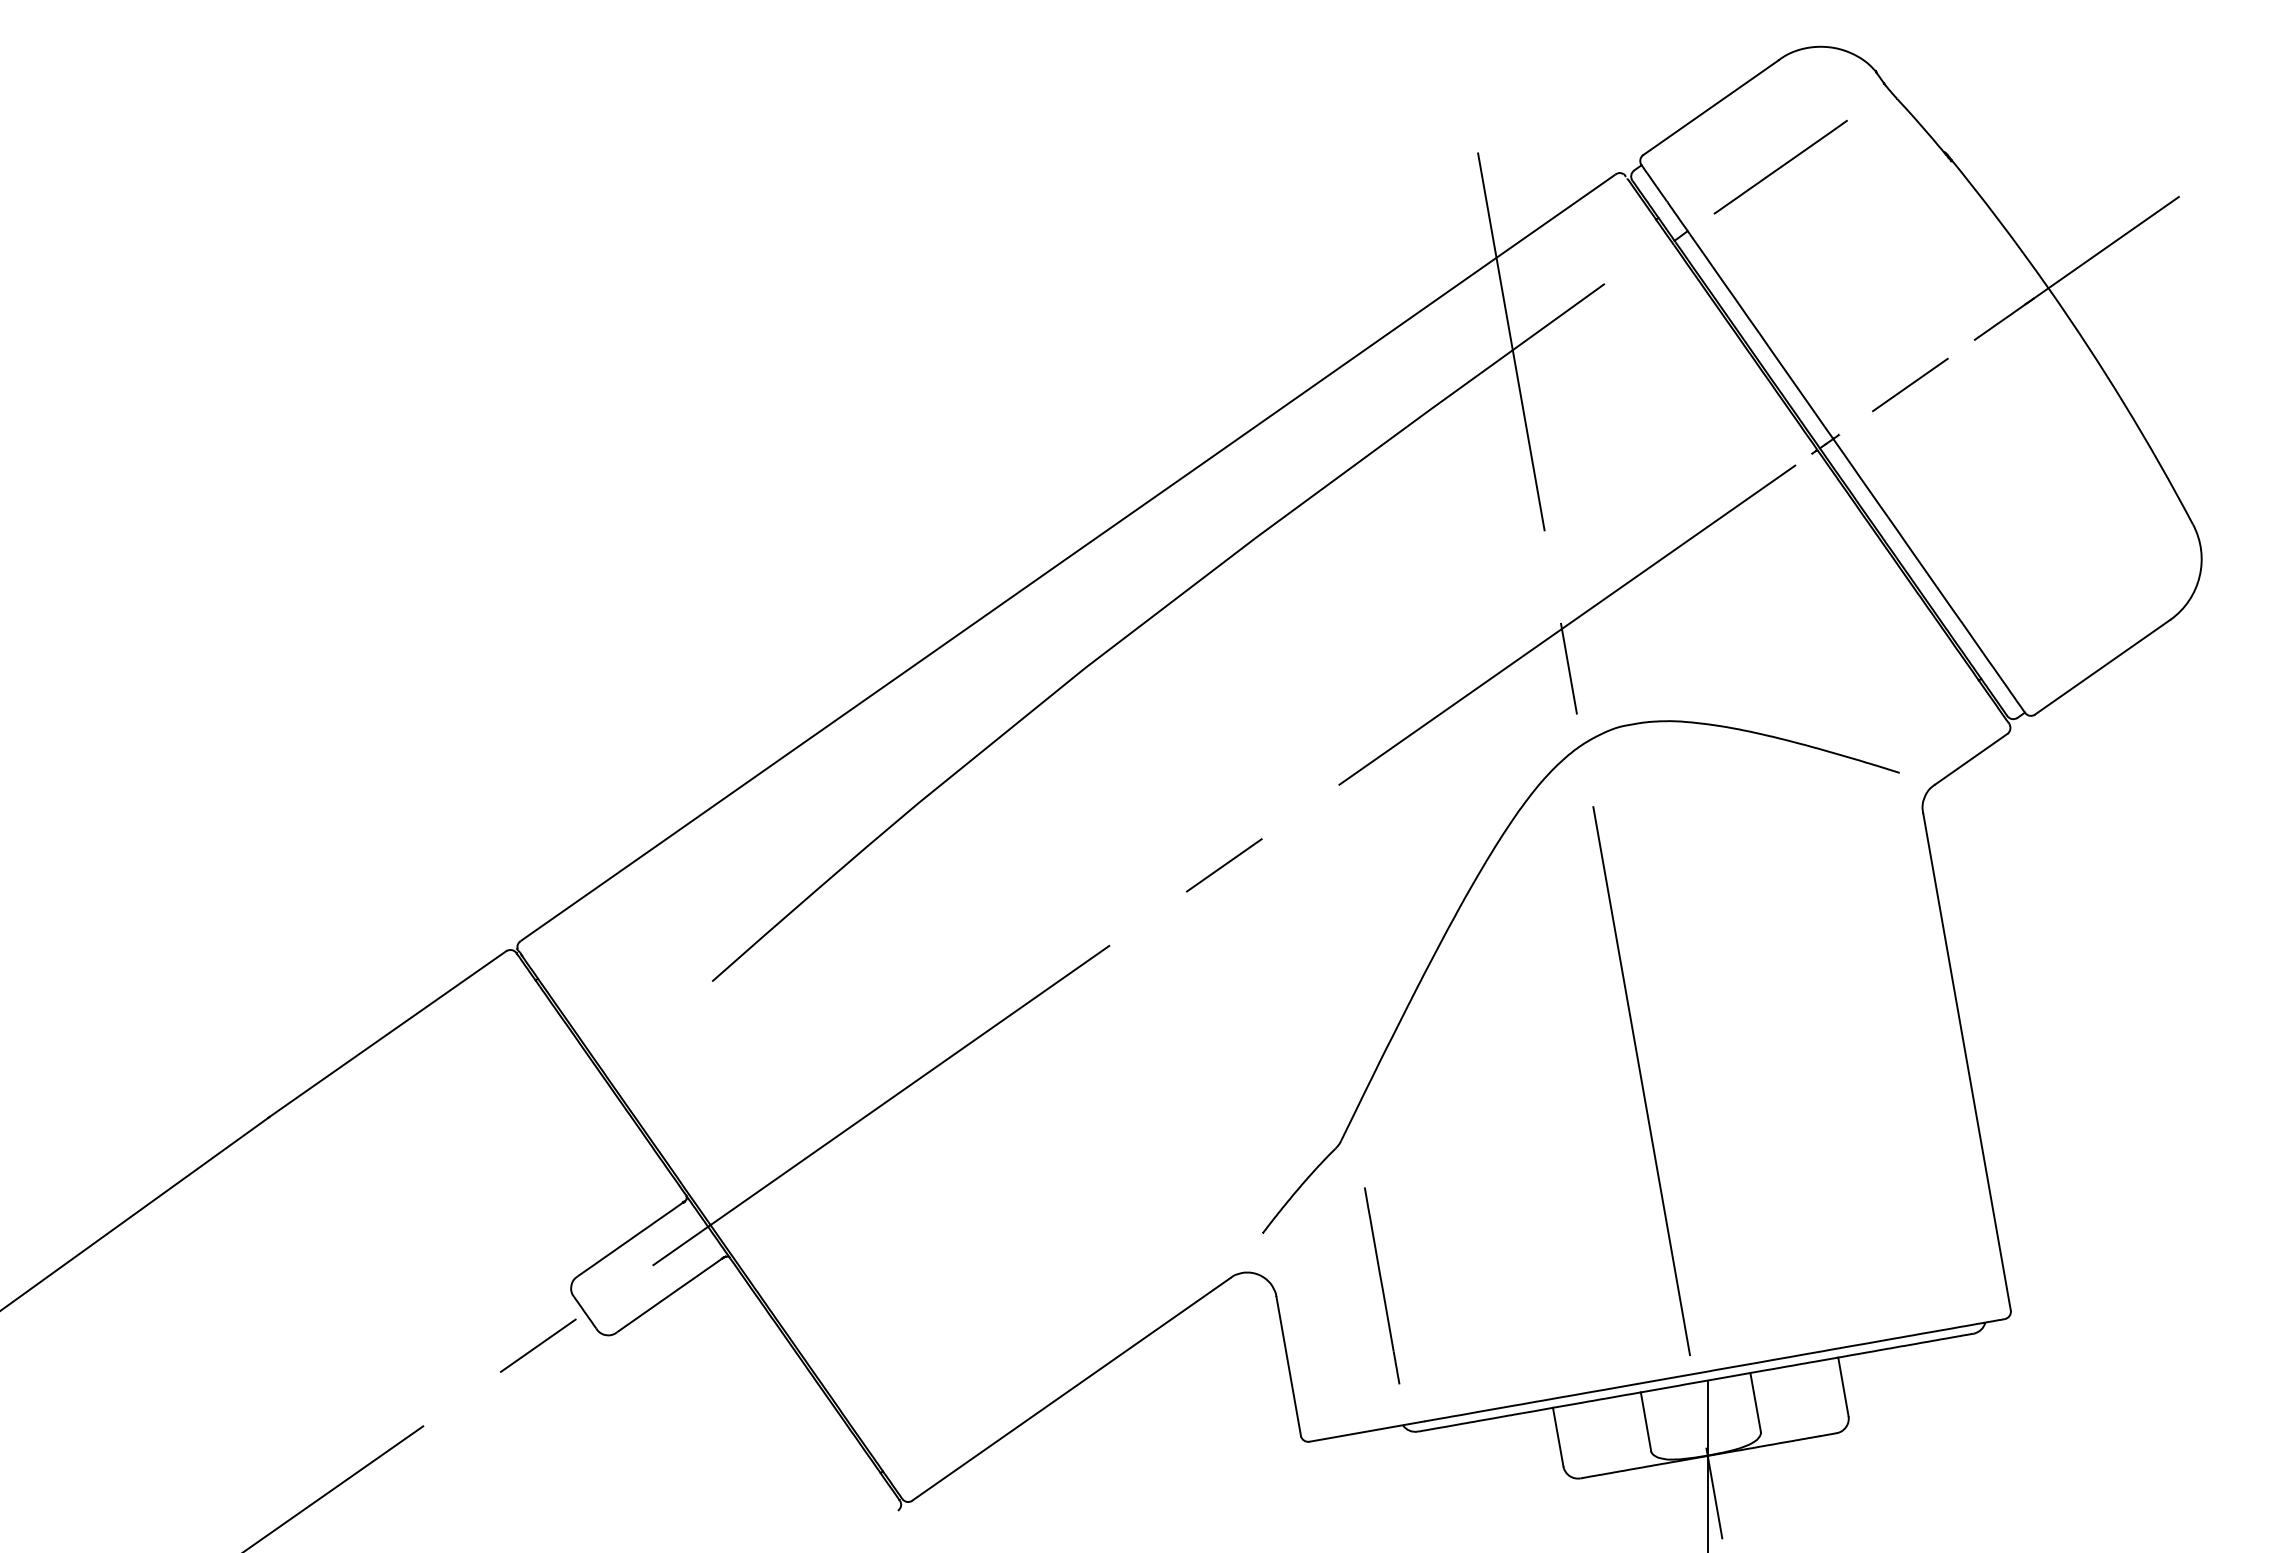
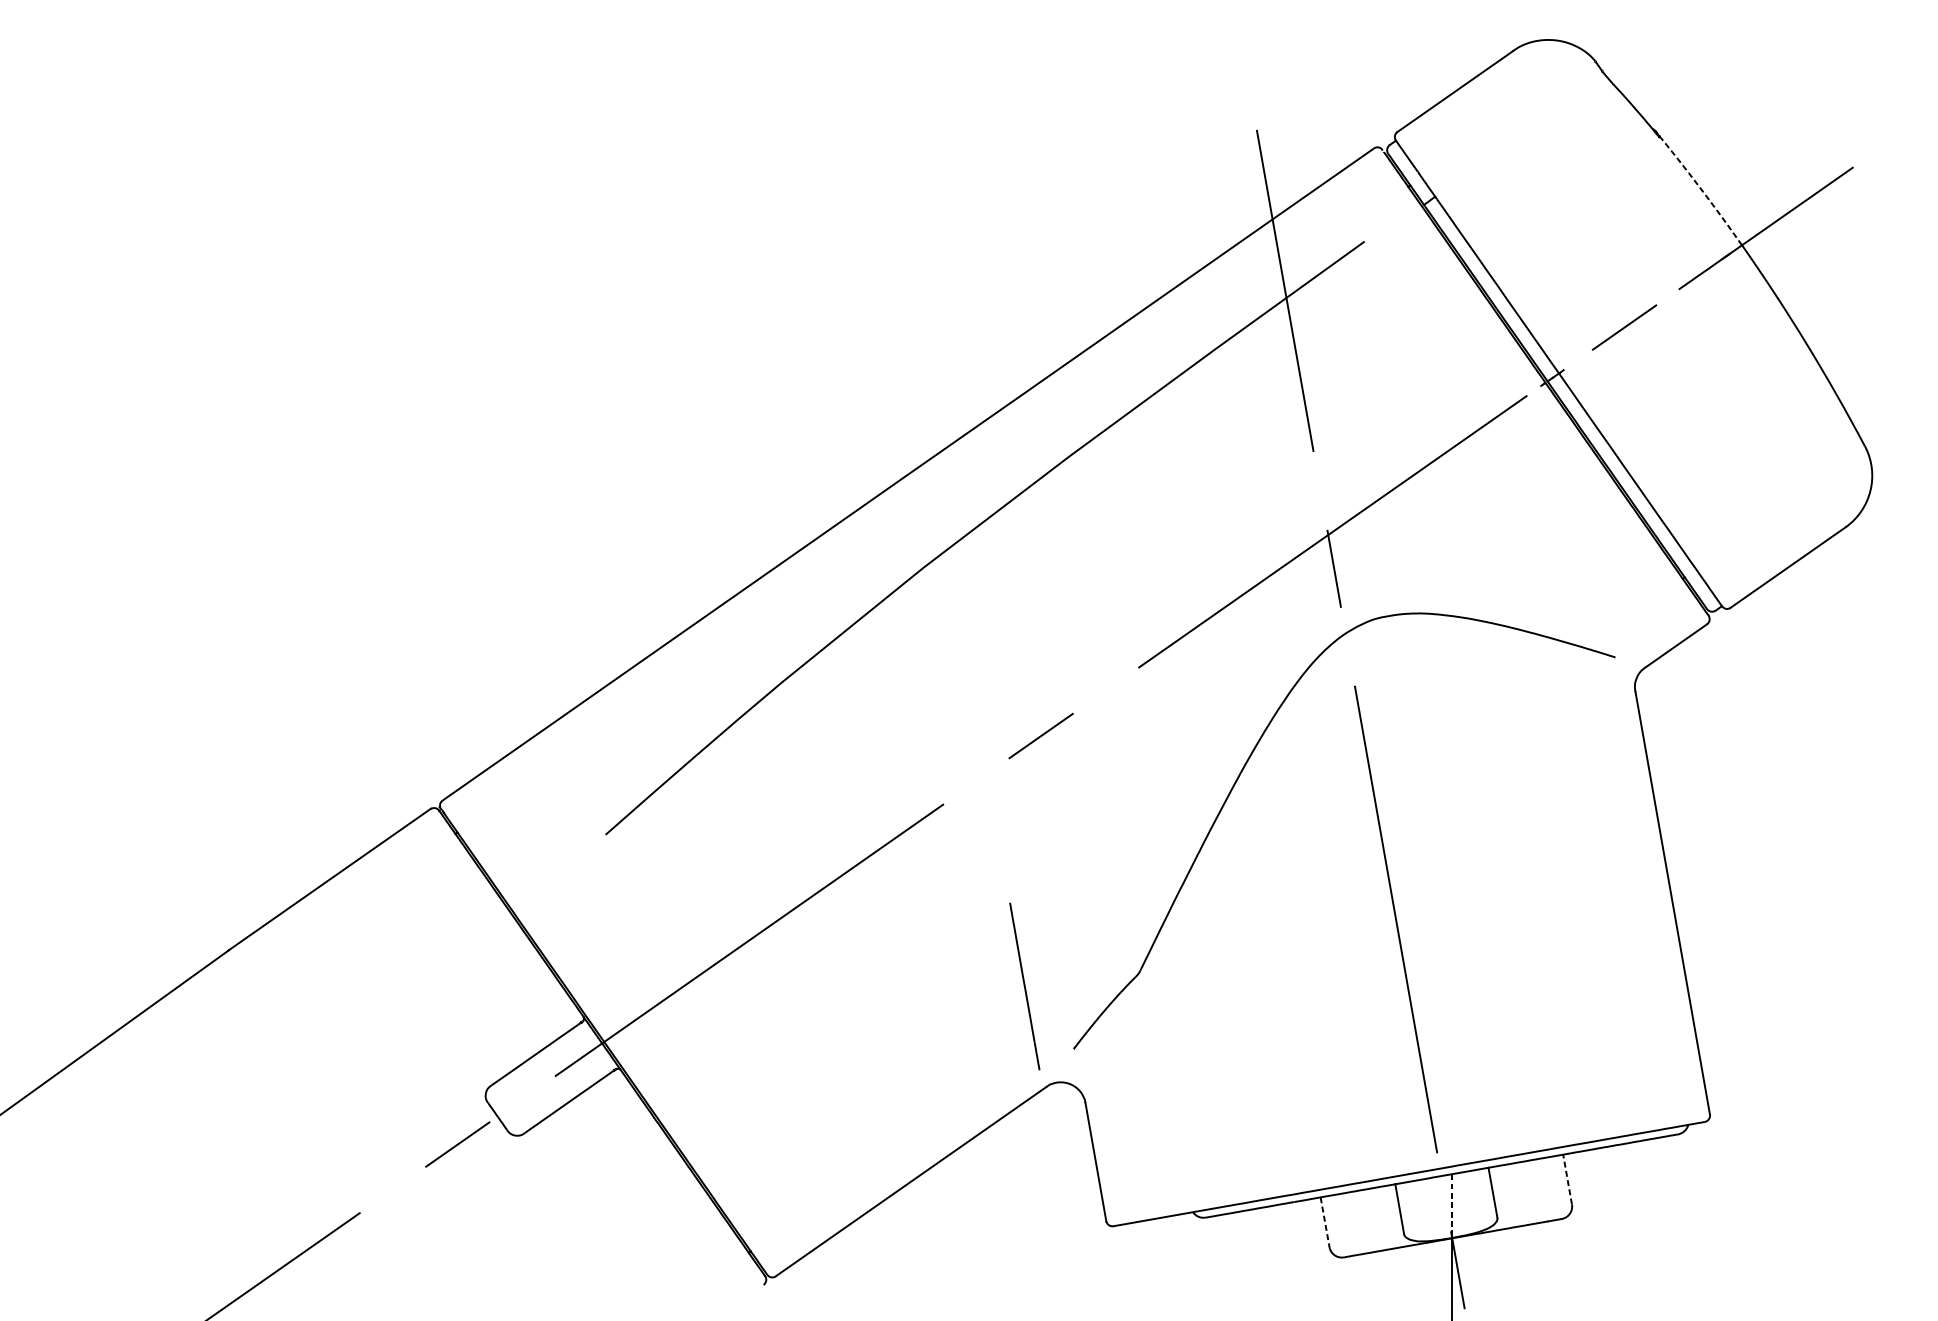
line: (1780, 167) -> (1514, 142), removed
arc: (1998, 220) -> (1699, 187), solid -> dashed
line: (1382, 1285) -> (1025, 986), moved
line: (1843, 1386) -> (1567, 1179), solid -> dashed
line: (1707, 1418) -> (1452, 1206), solid -> dashed
line: (1558, 1437) -> (1325, 1222), solid -> dashed

